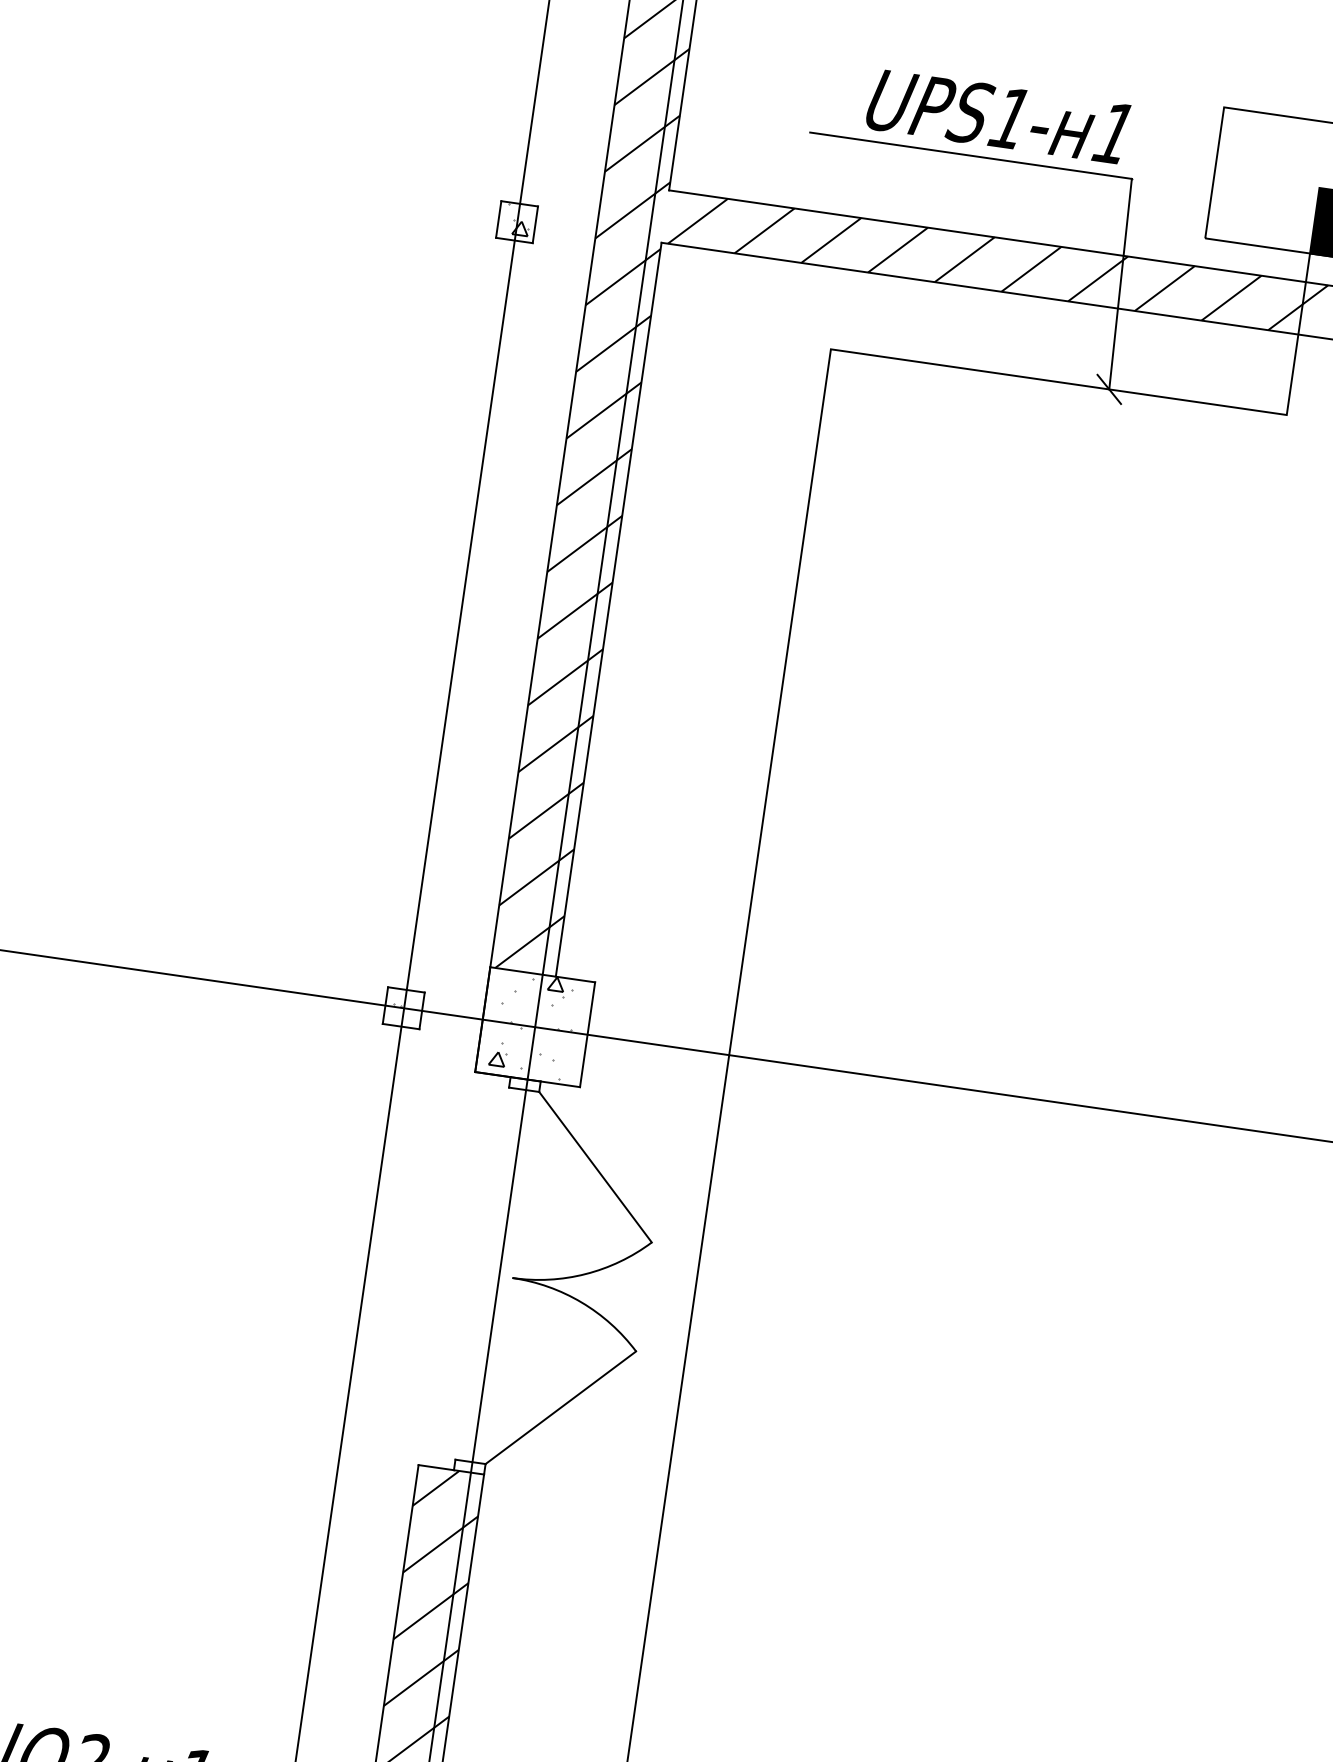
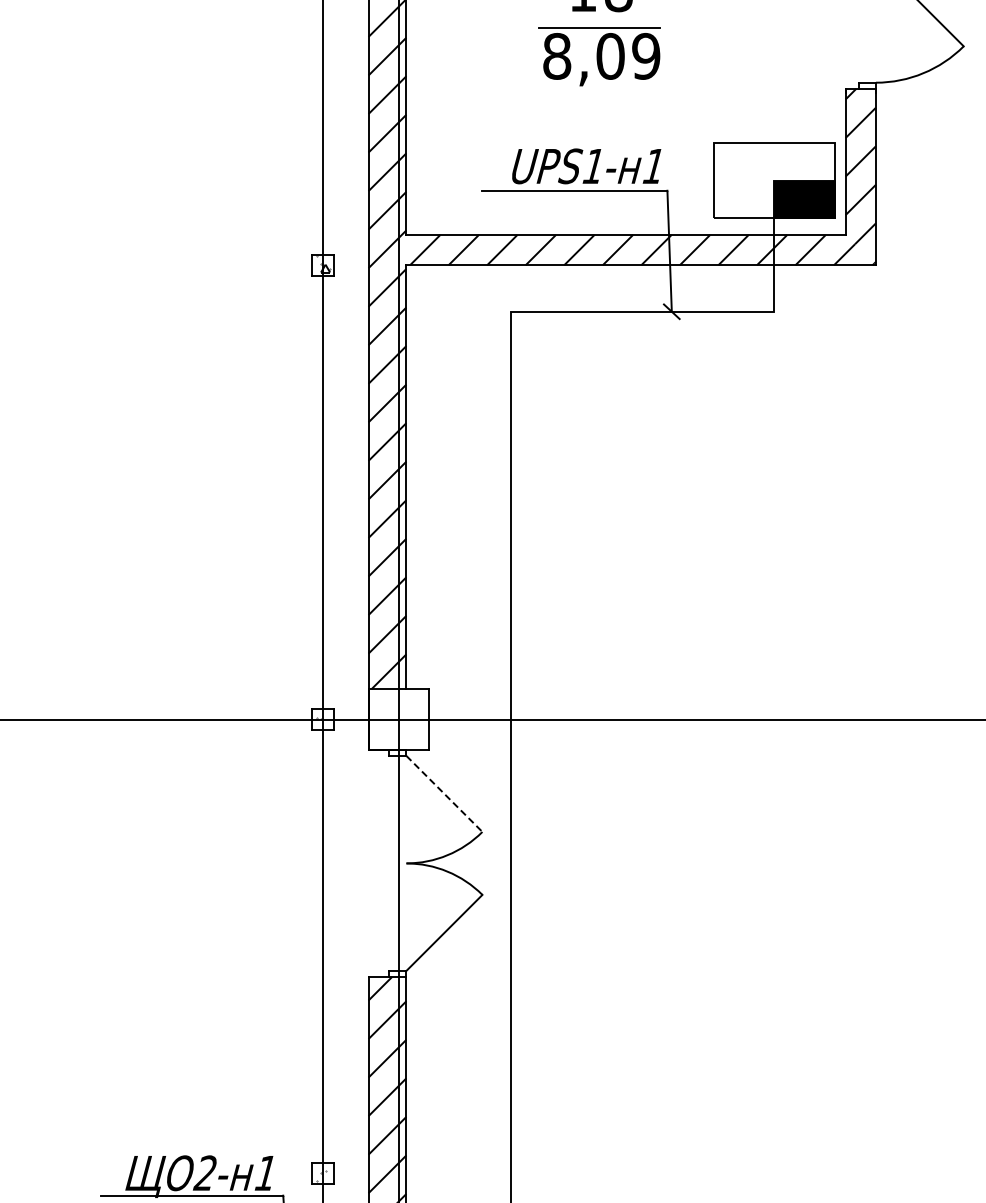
hatch: (533, 1024) -> (397, 718), removed
line: (595, 1166) -> (444, 793), solid -> dashed

